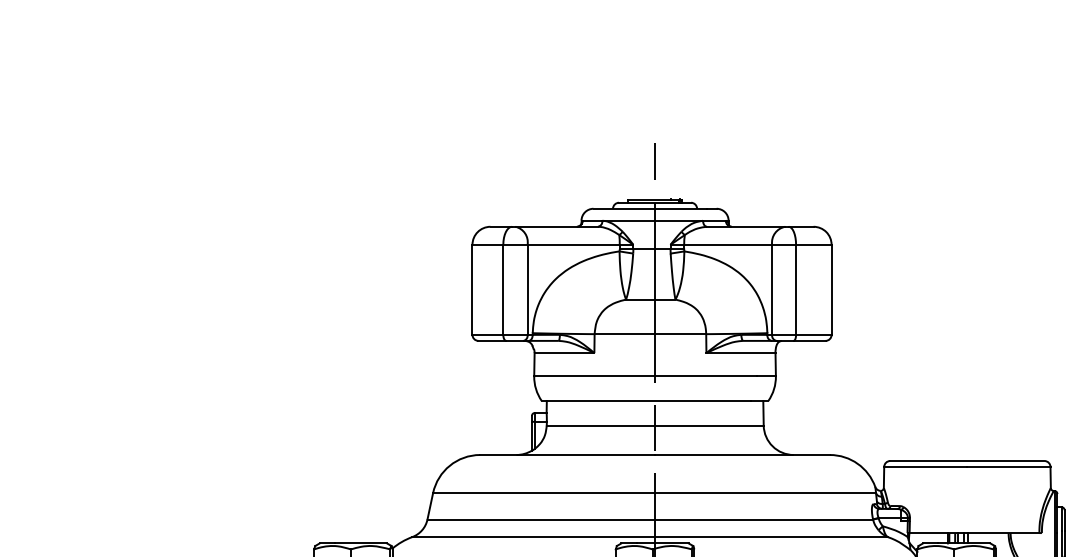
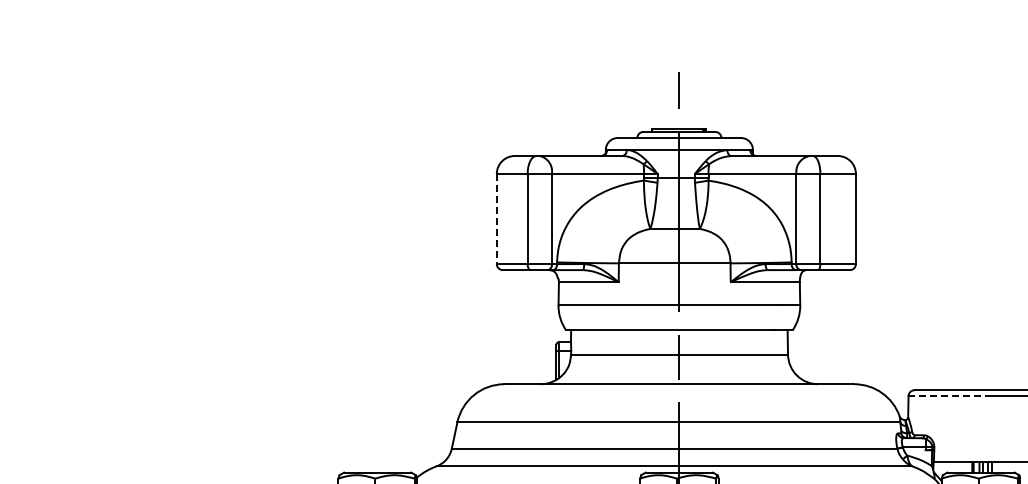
line: (472, 290) -> (496, 219), solid -> dashed
line: (925, 466) -> (949, 395), solid -> dashed

